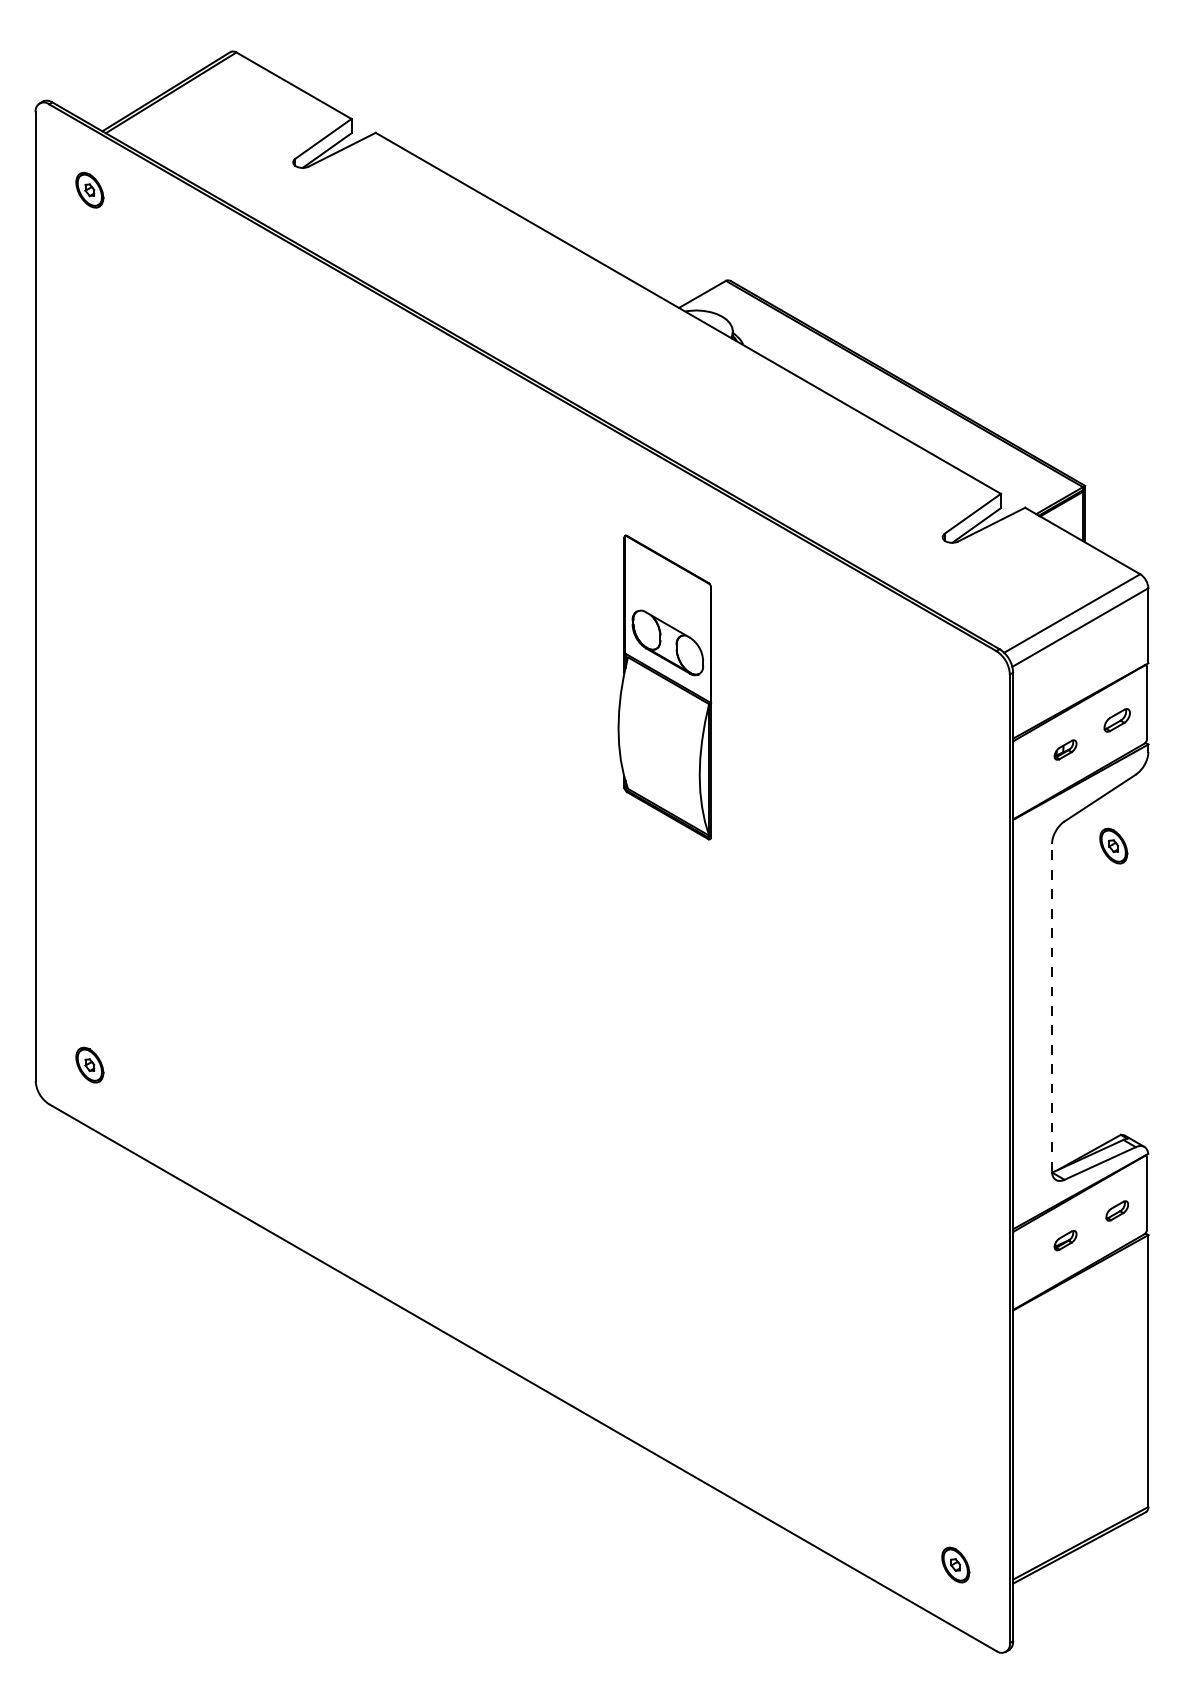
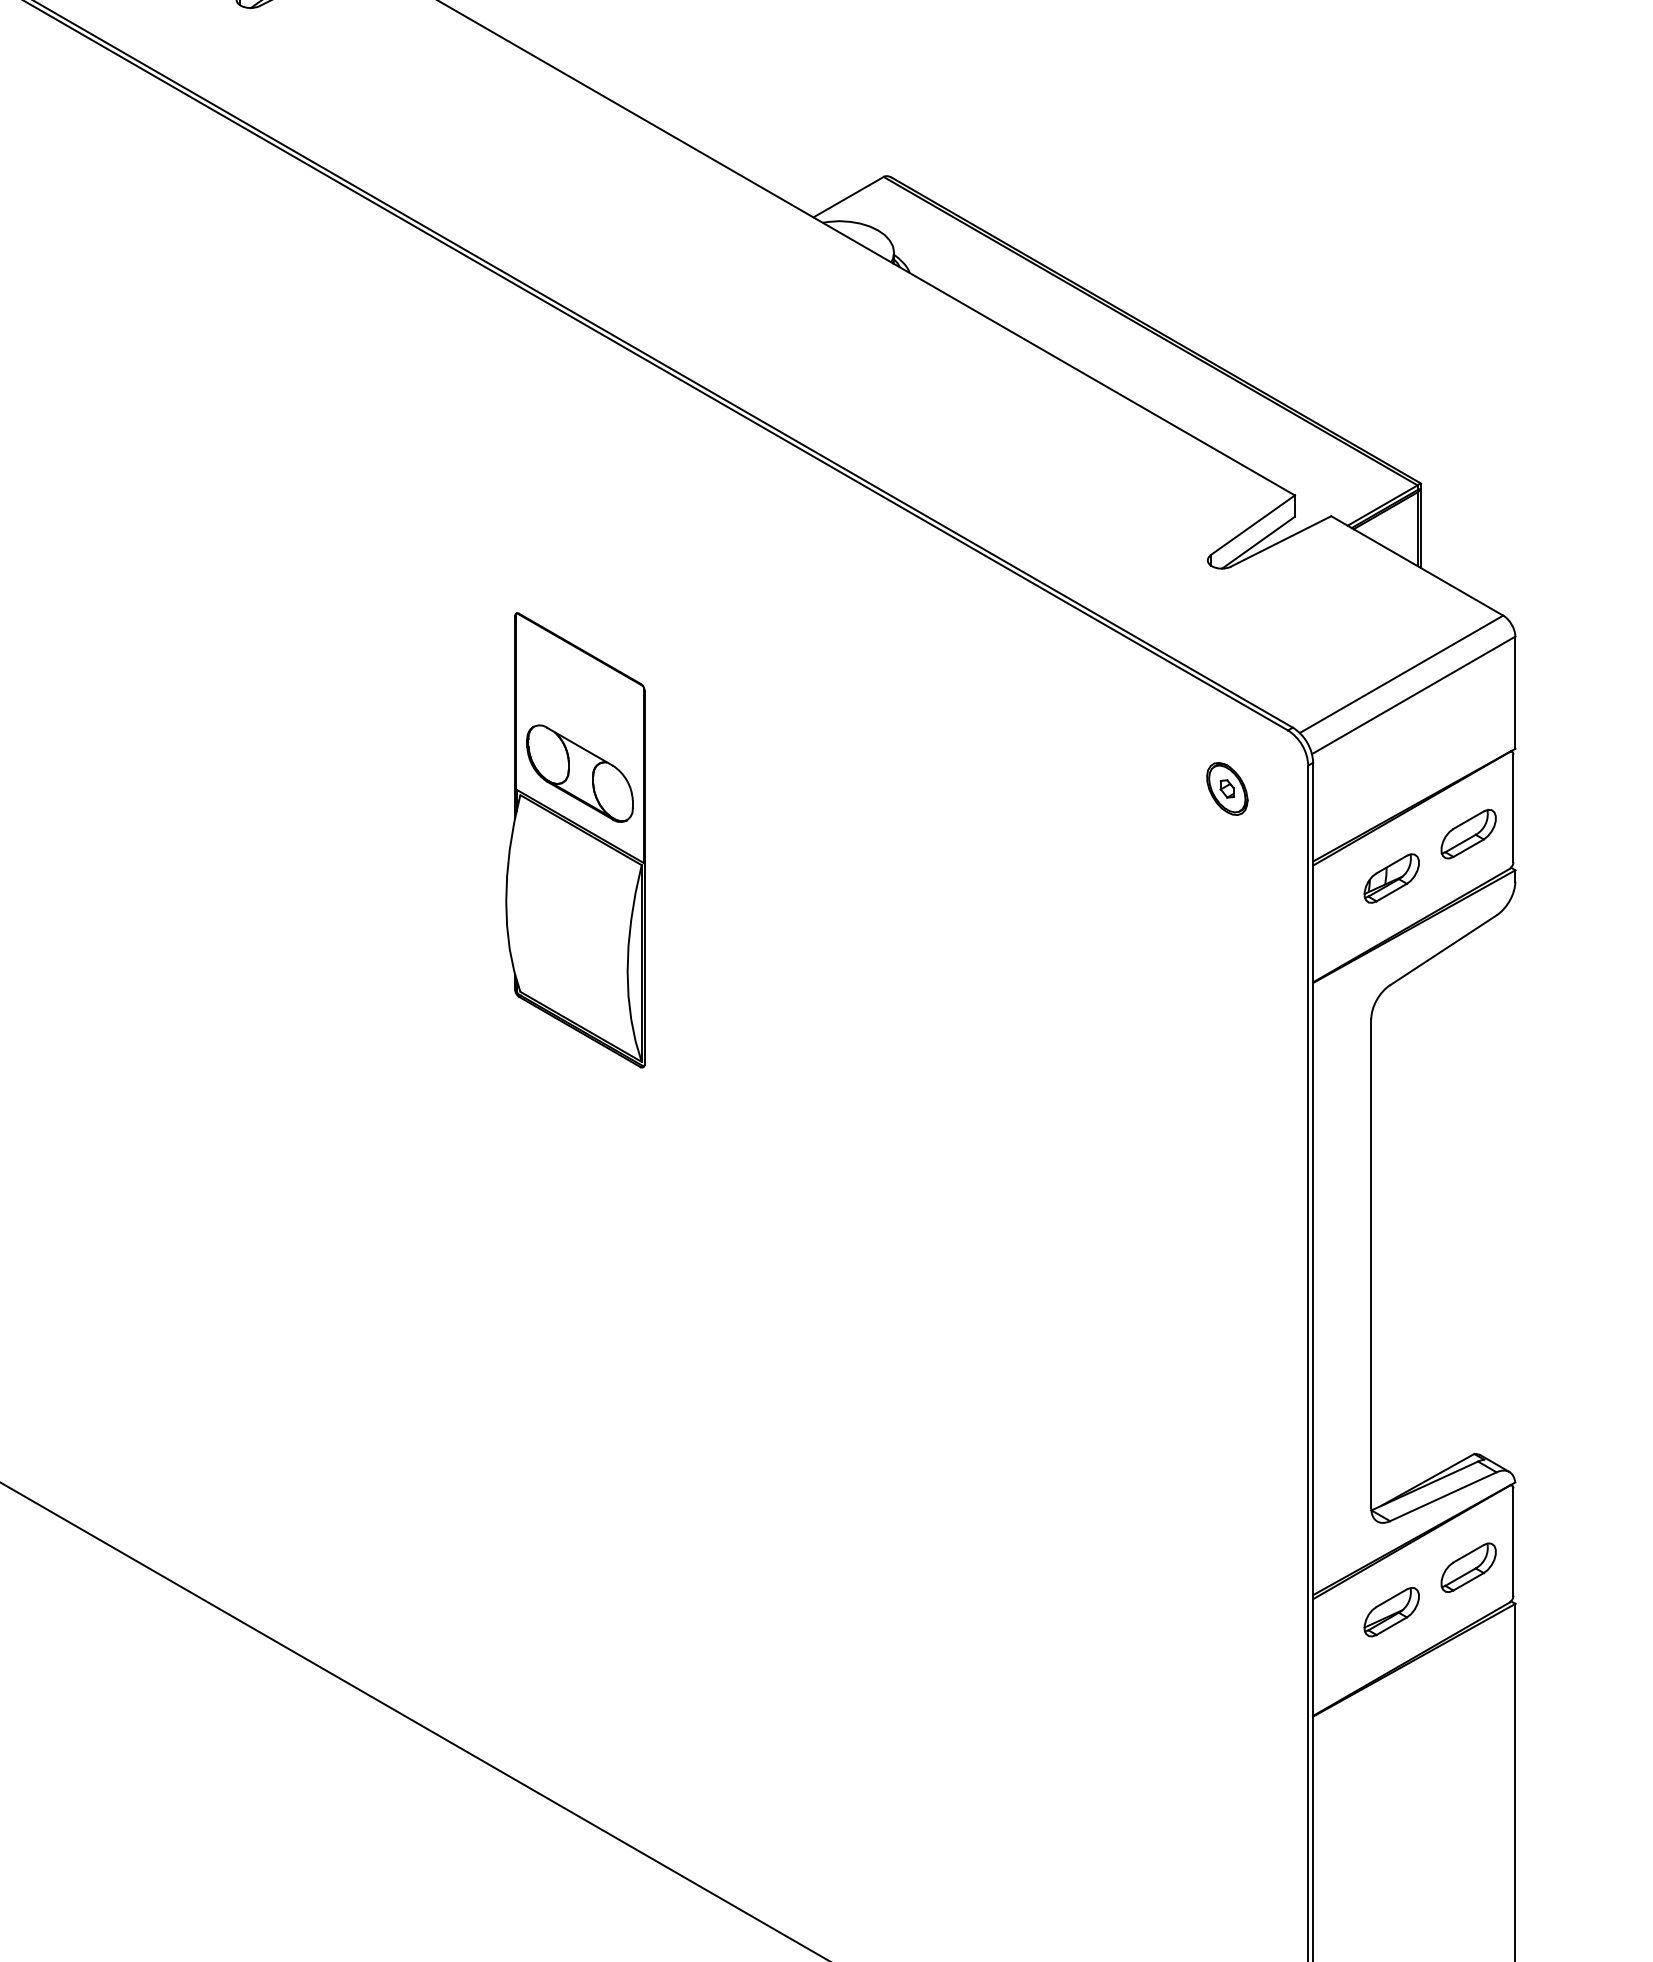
part: (664, 687) -> (574, 840), moved
part: (1117, 720) -> (1469, 834), size x1.43
part: (1065, 749) -> (1391, 877), size x1.67
part: (1113, 845) -> (1226, 787), moved
line: (1052, 1007) -> (1372, 1263), dashed -> solid
part: (1117, 1210) -> (1469, 1567), size x1.67
part: (1065, 1240) -> (1391, 1611), size x1.67

